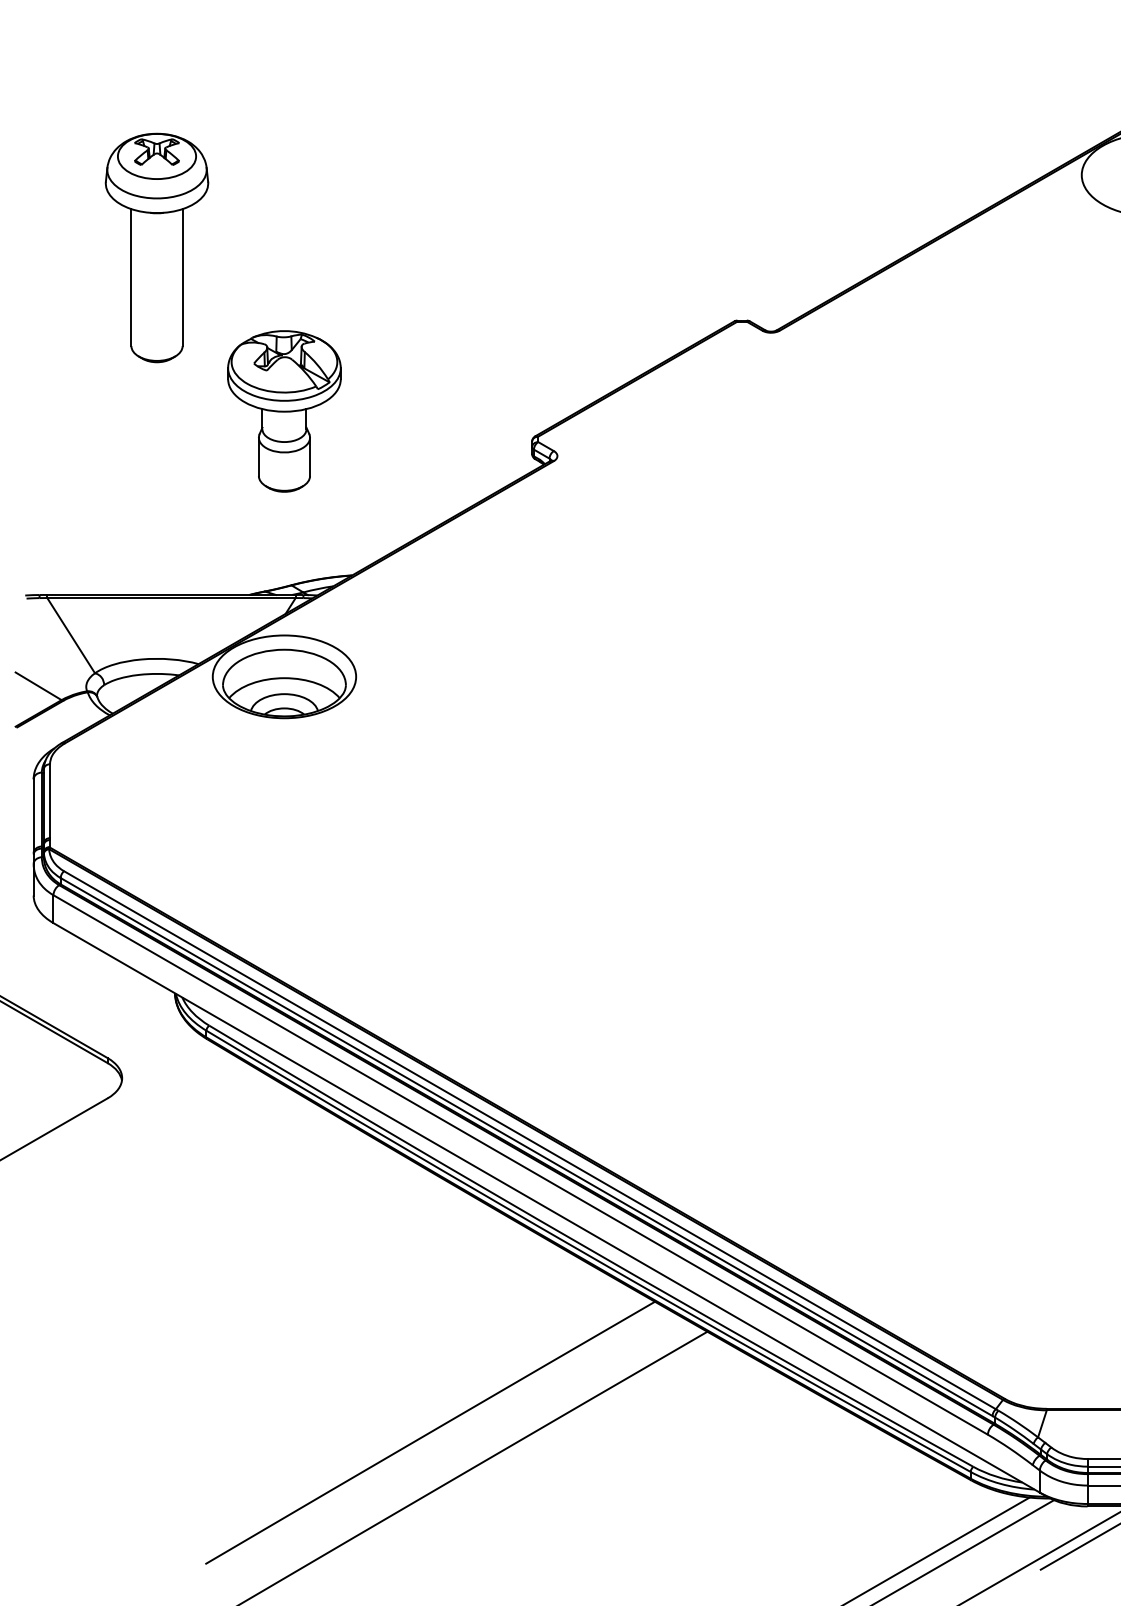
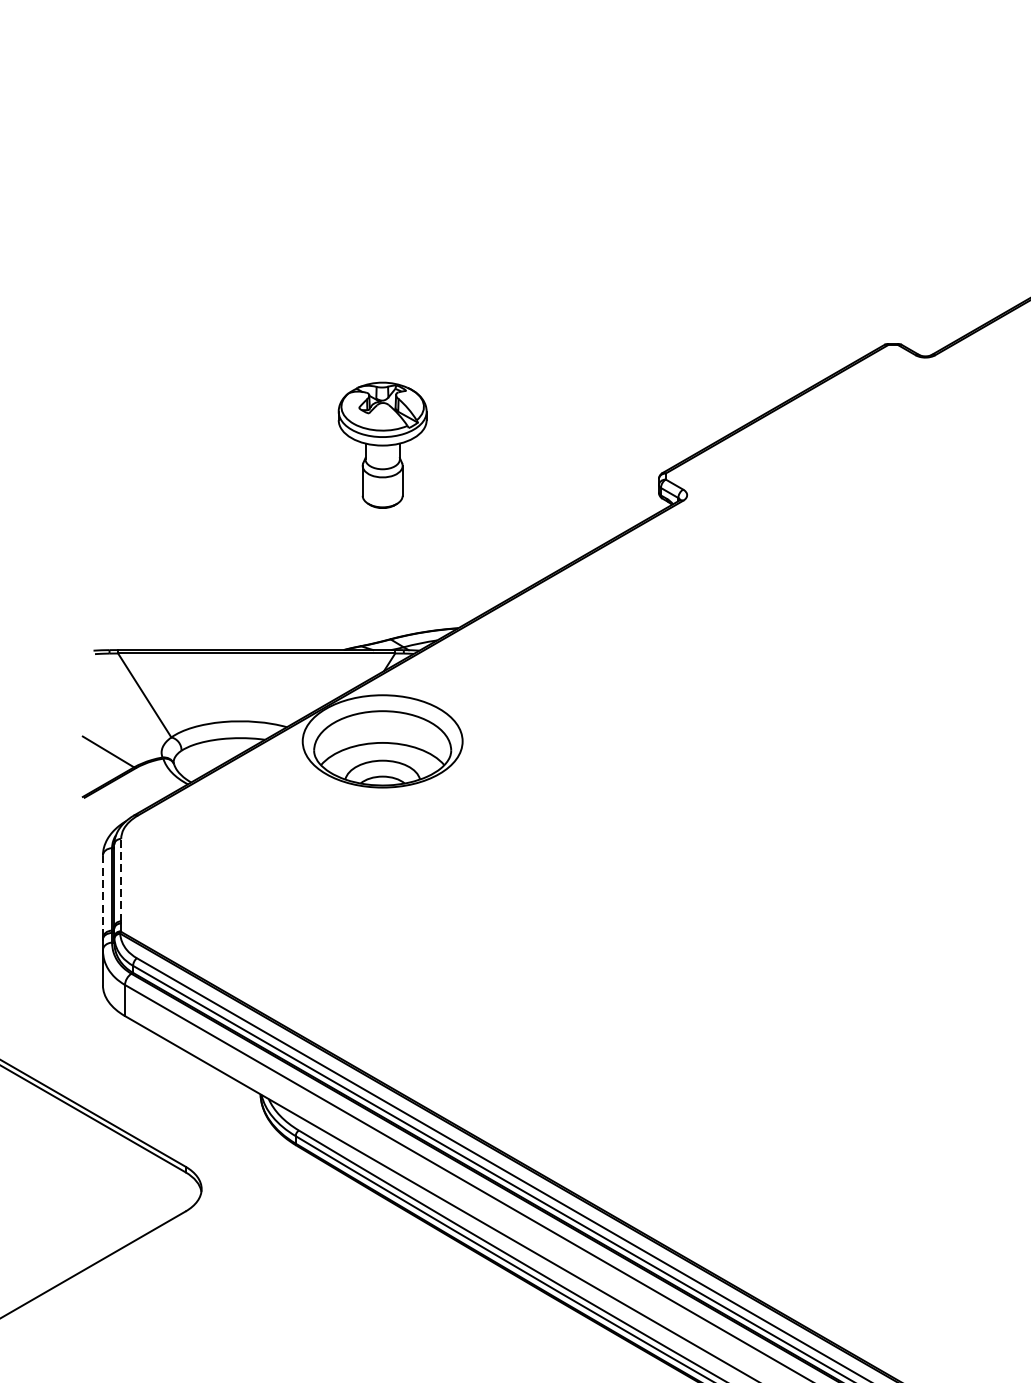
part: (156, 247) -> (239, 262), removed
part: (284, 411) -> (382, 445), size x0.7
line: (50, 801) -> (121, 880), solid -> dashed
line: (33, 816) -> (102, 897), solid -> dashed

